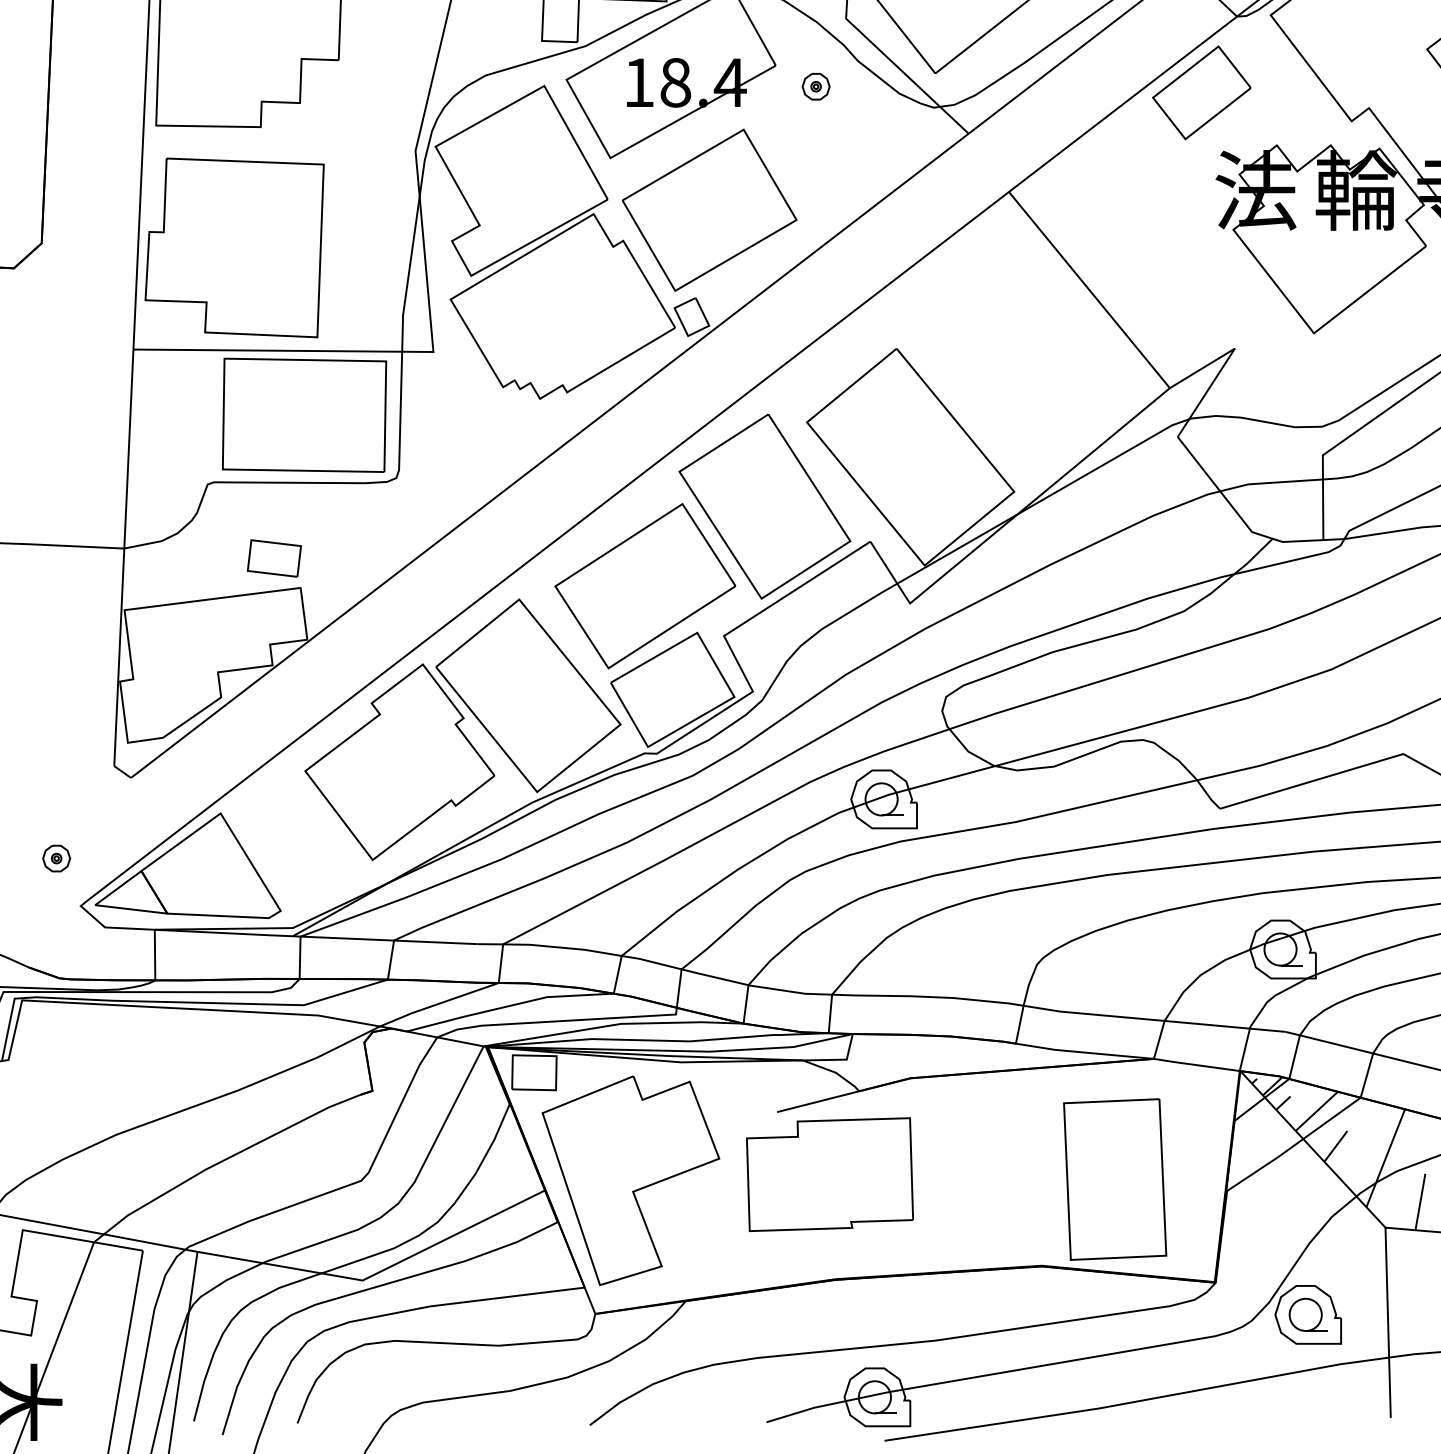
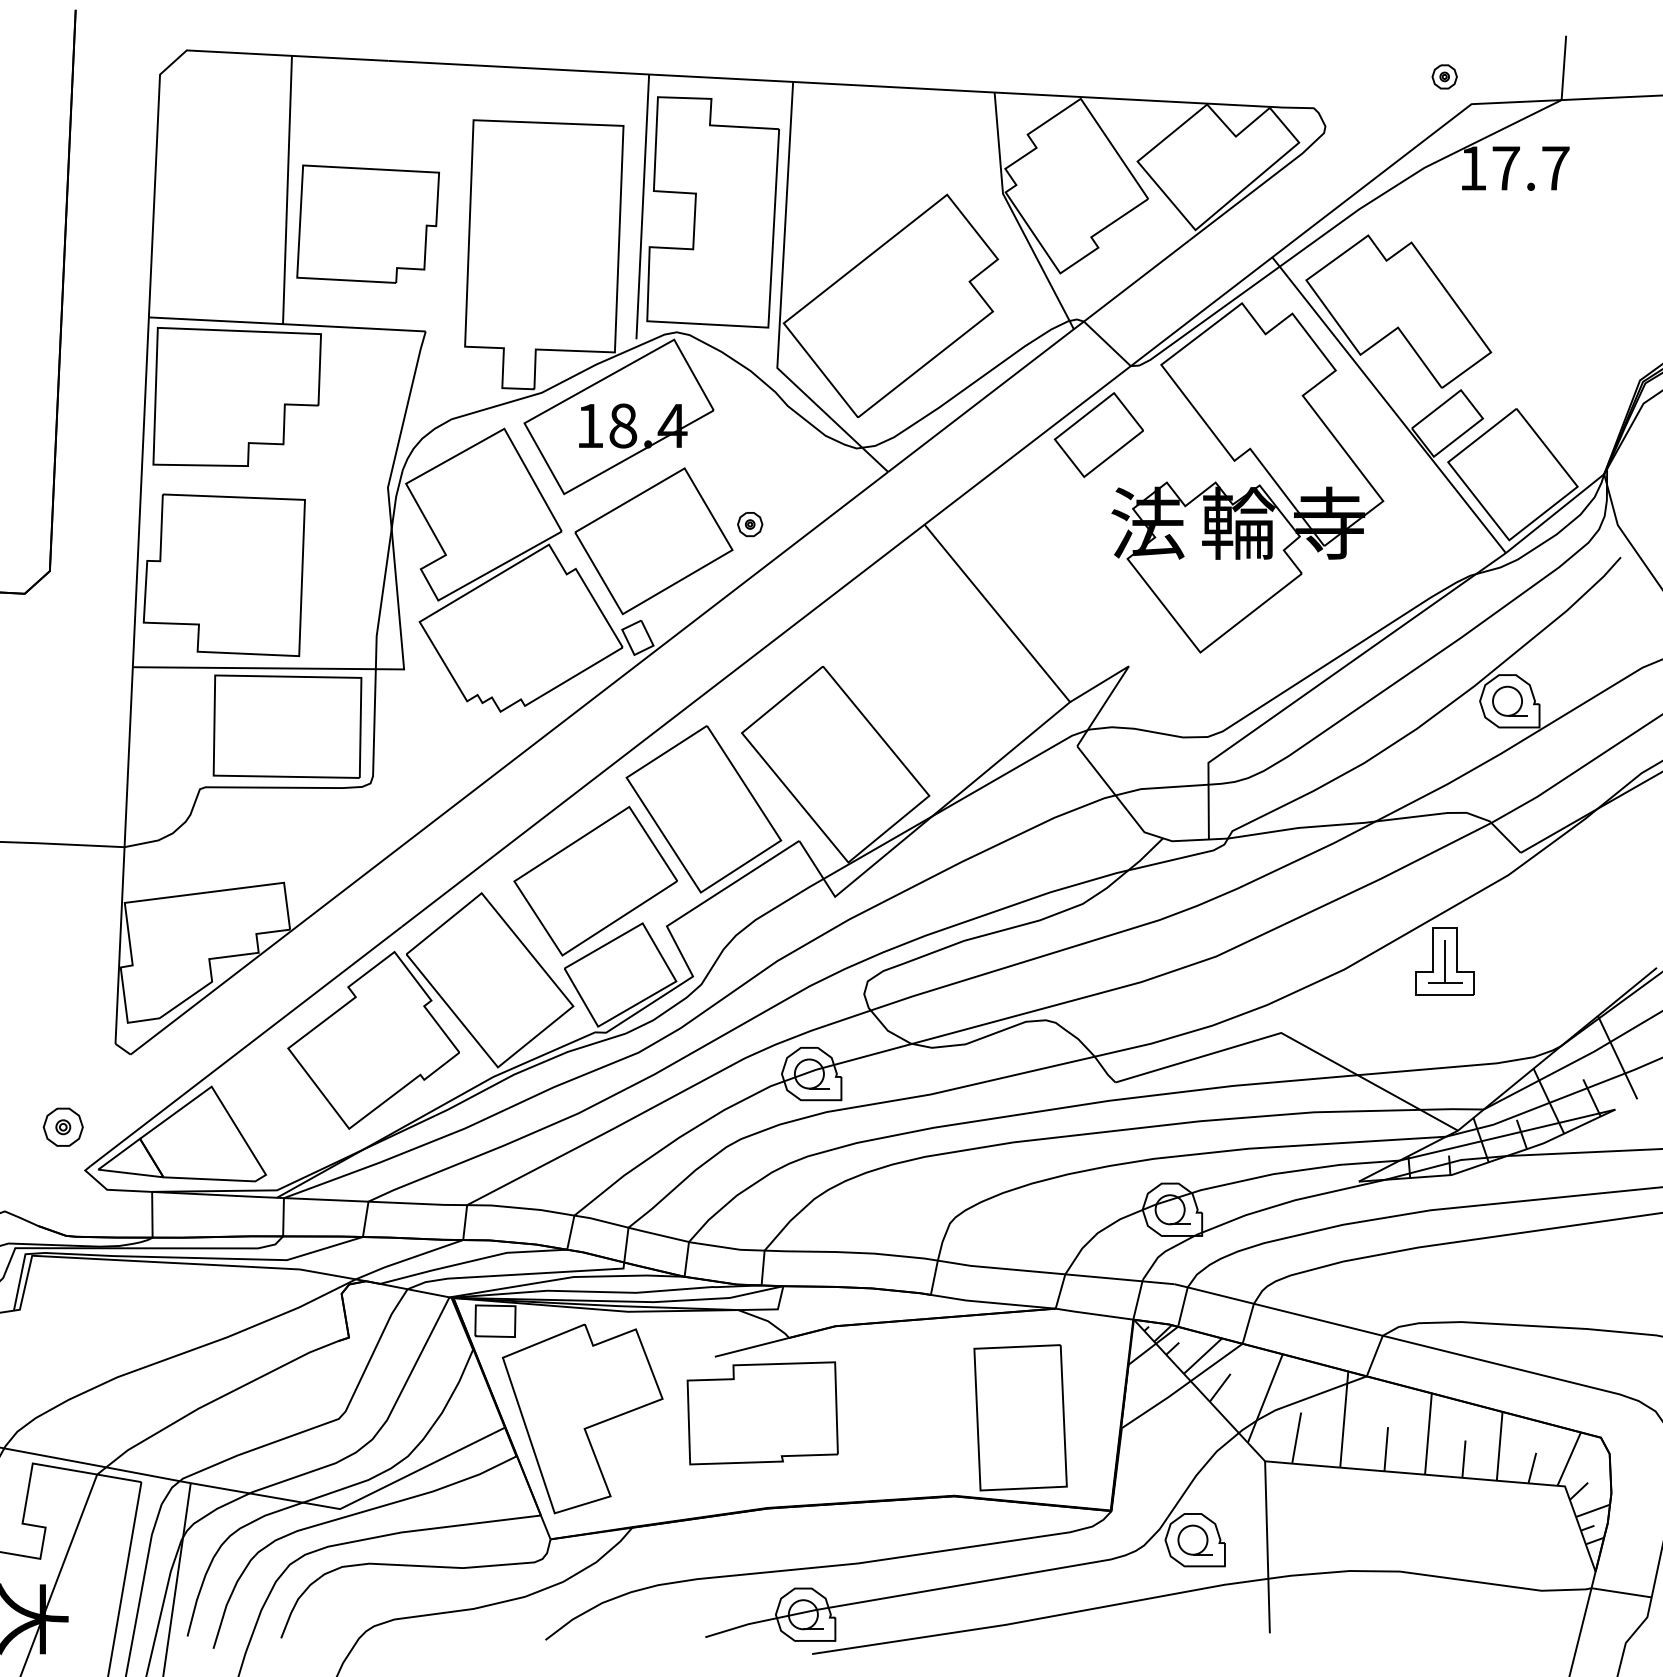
part: (816, 86) -> (750, 524), moved
part: (274, 557) -> (260, 855), removed
part: (56, 858) -> (63, 1127), size x1.6

